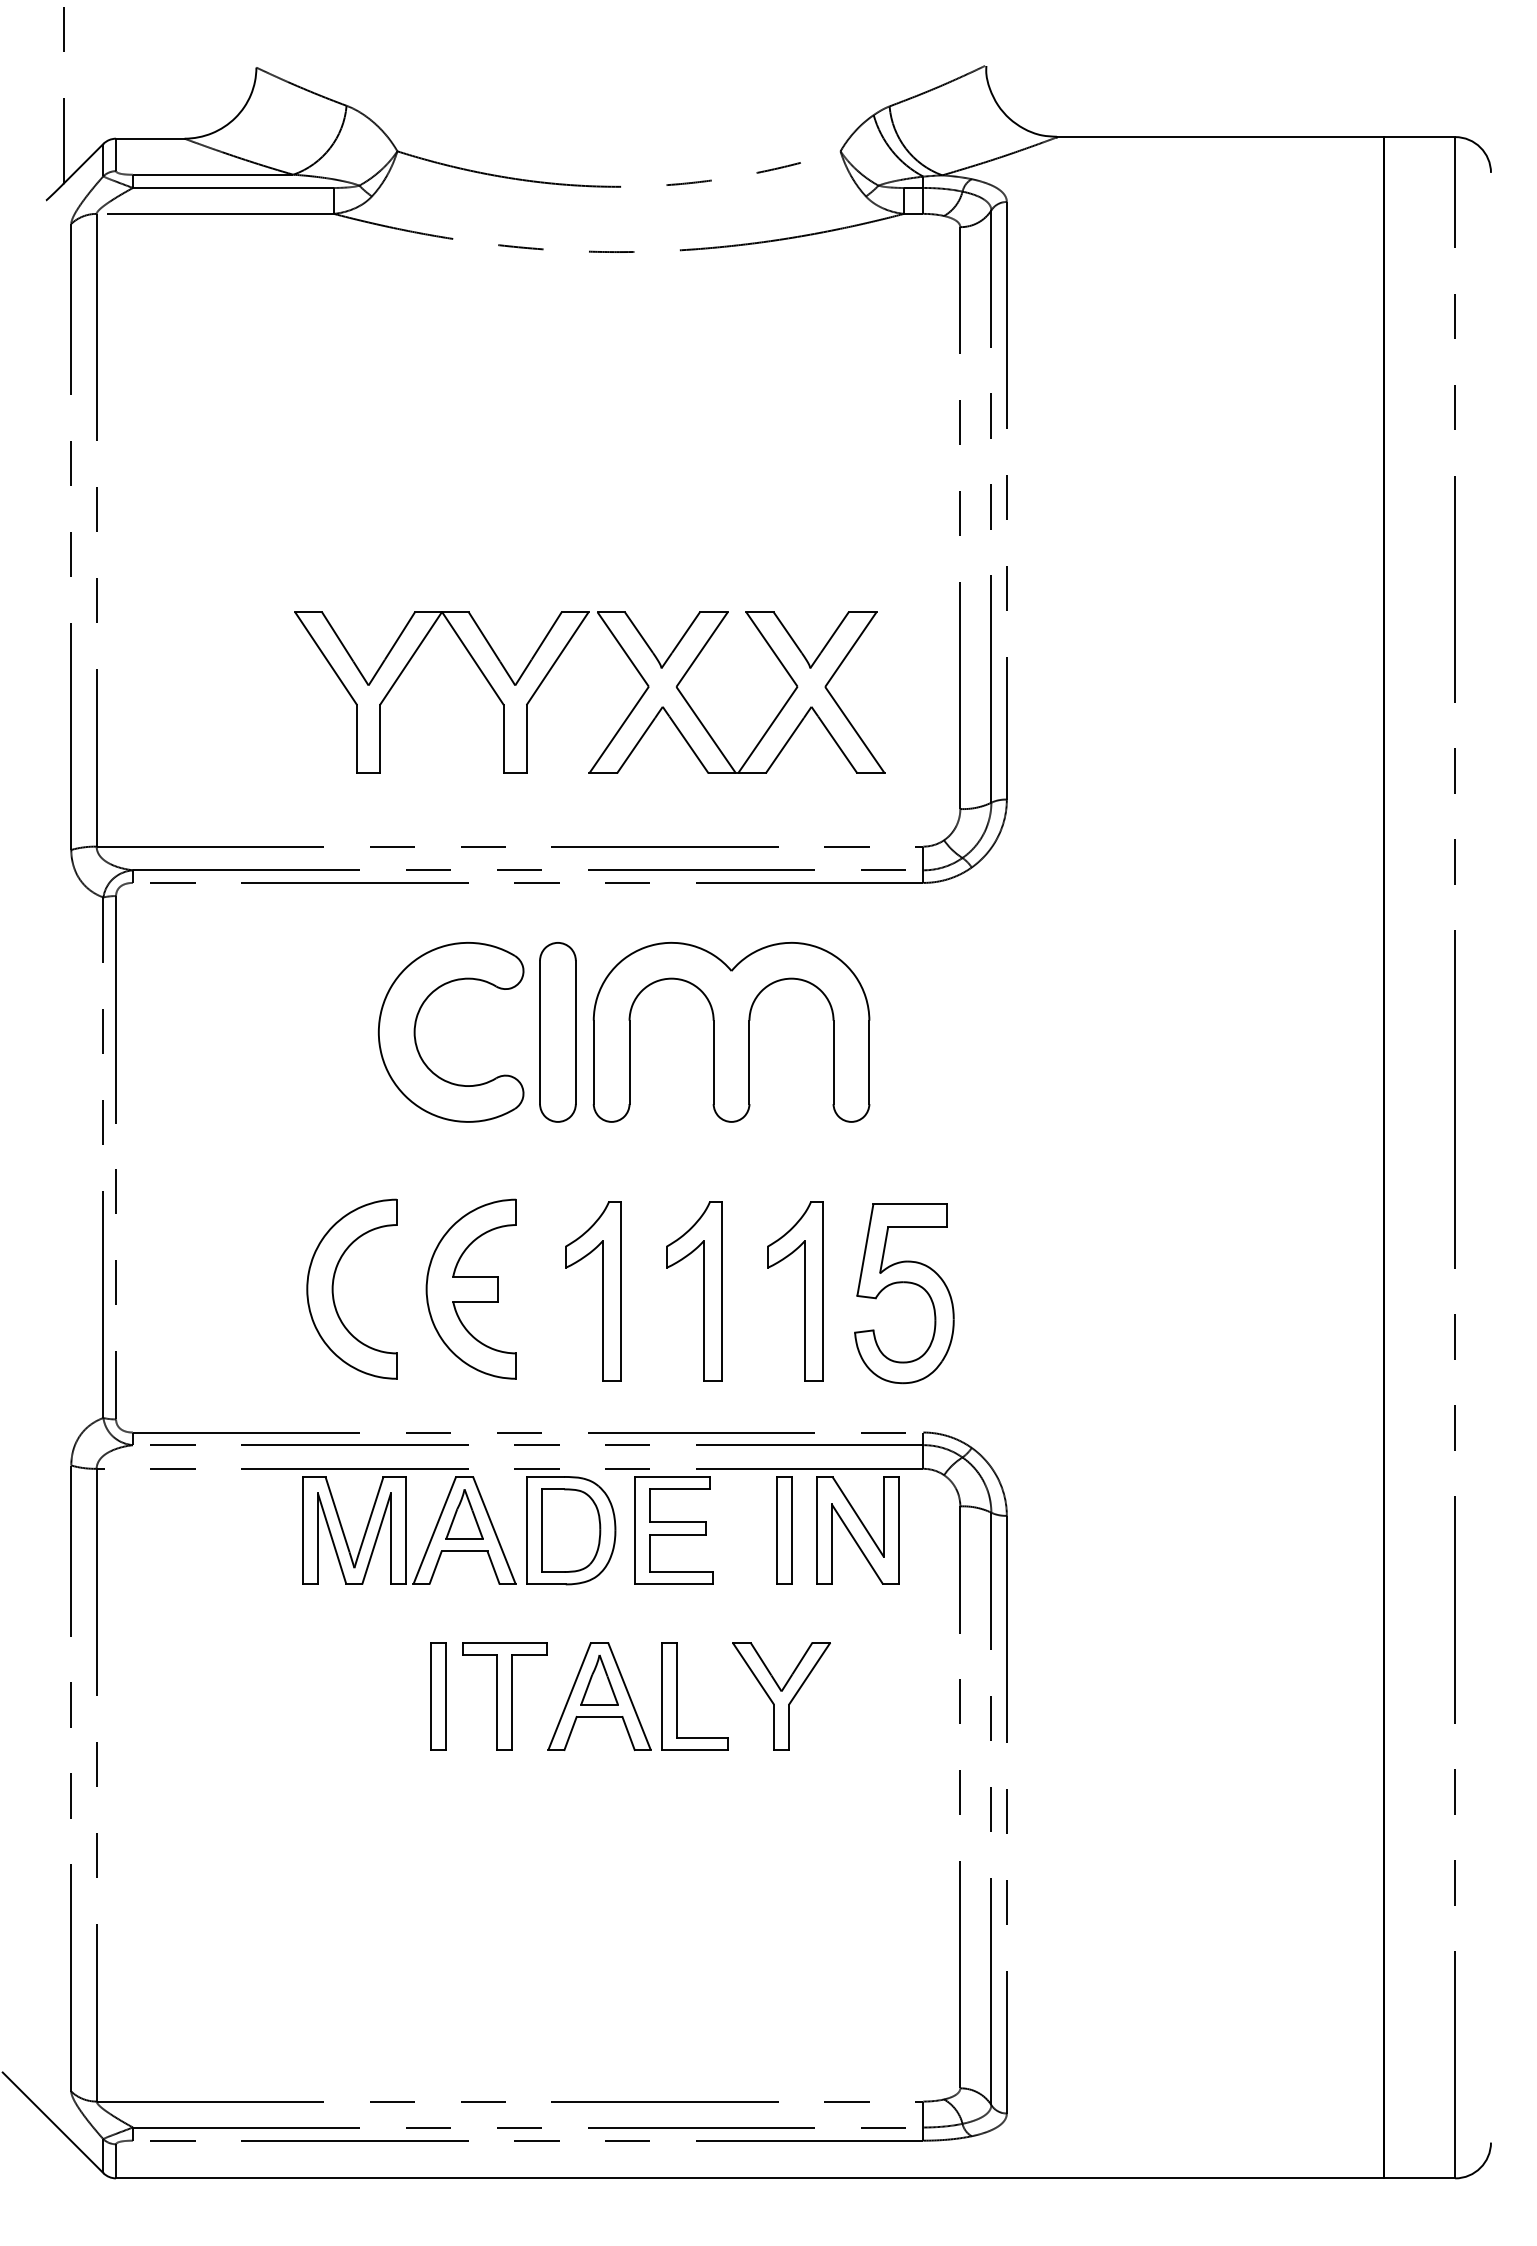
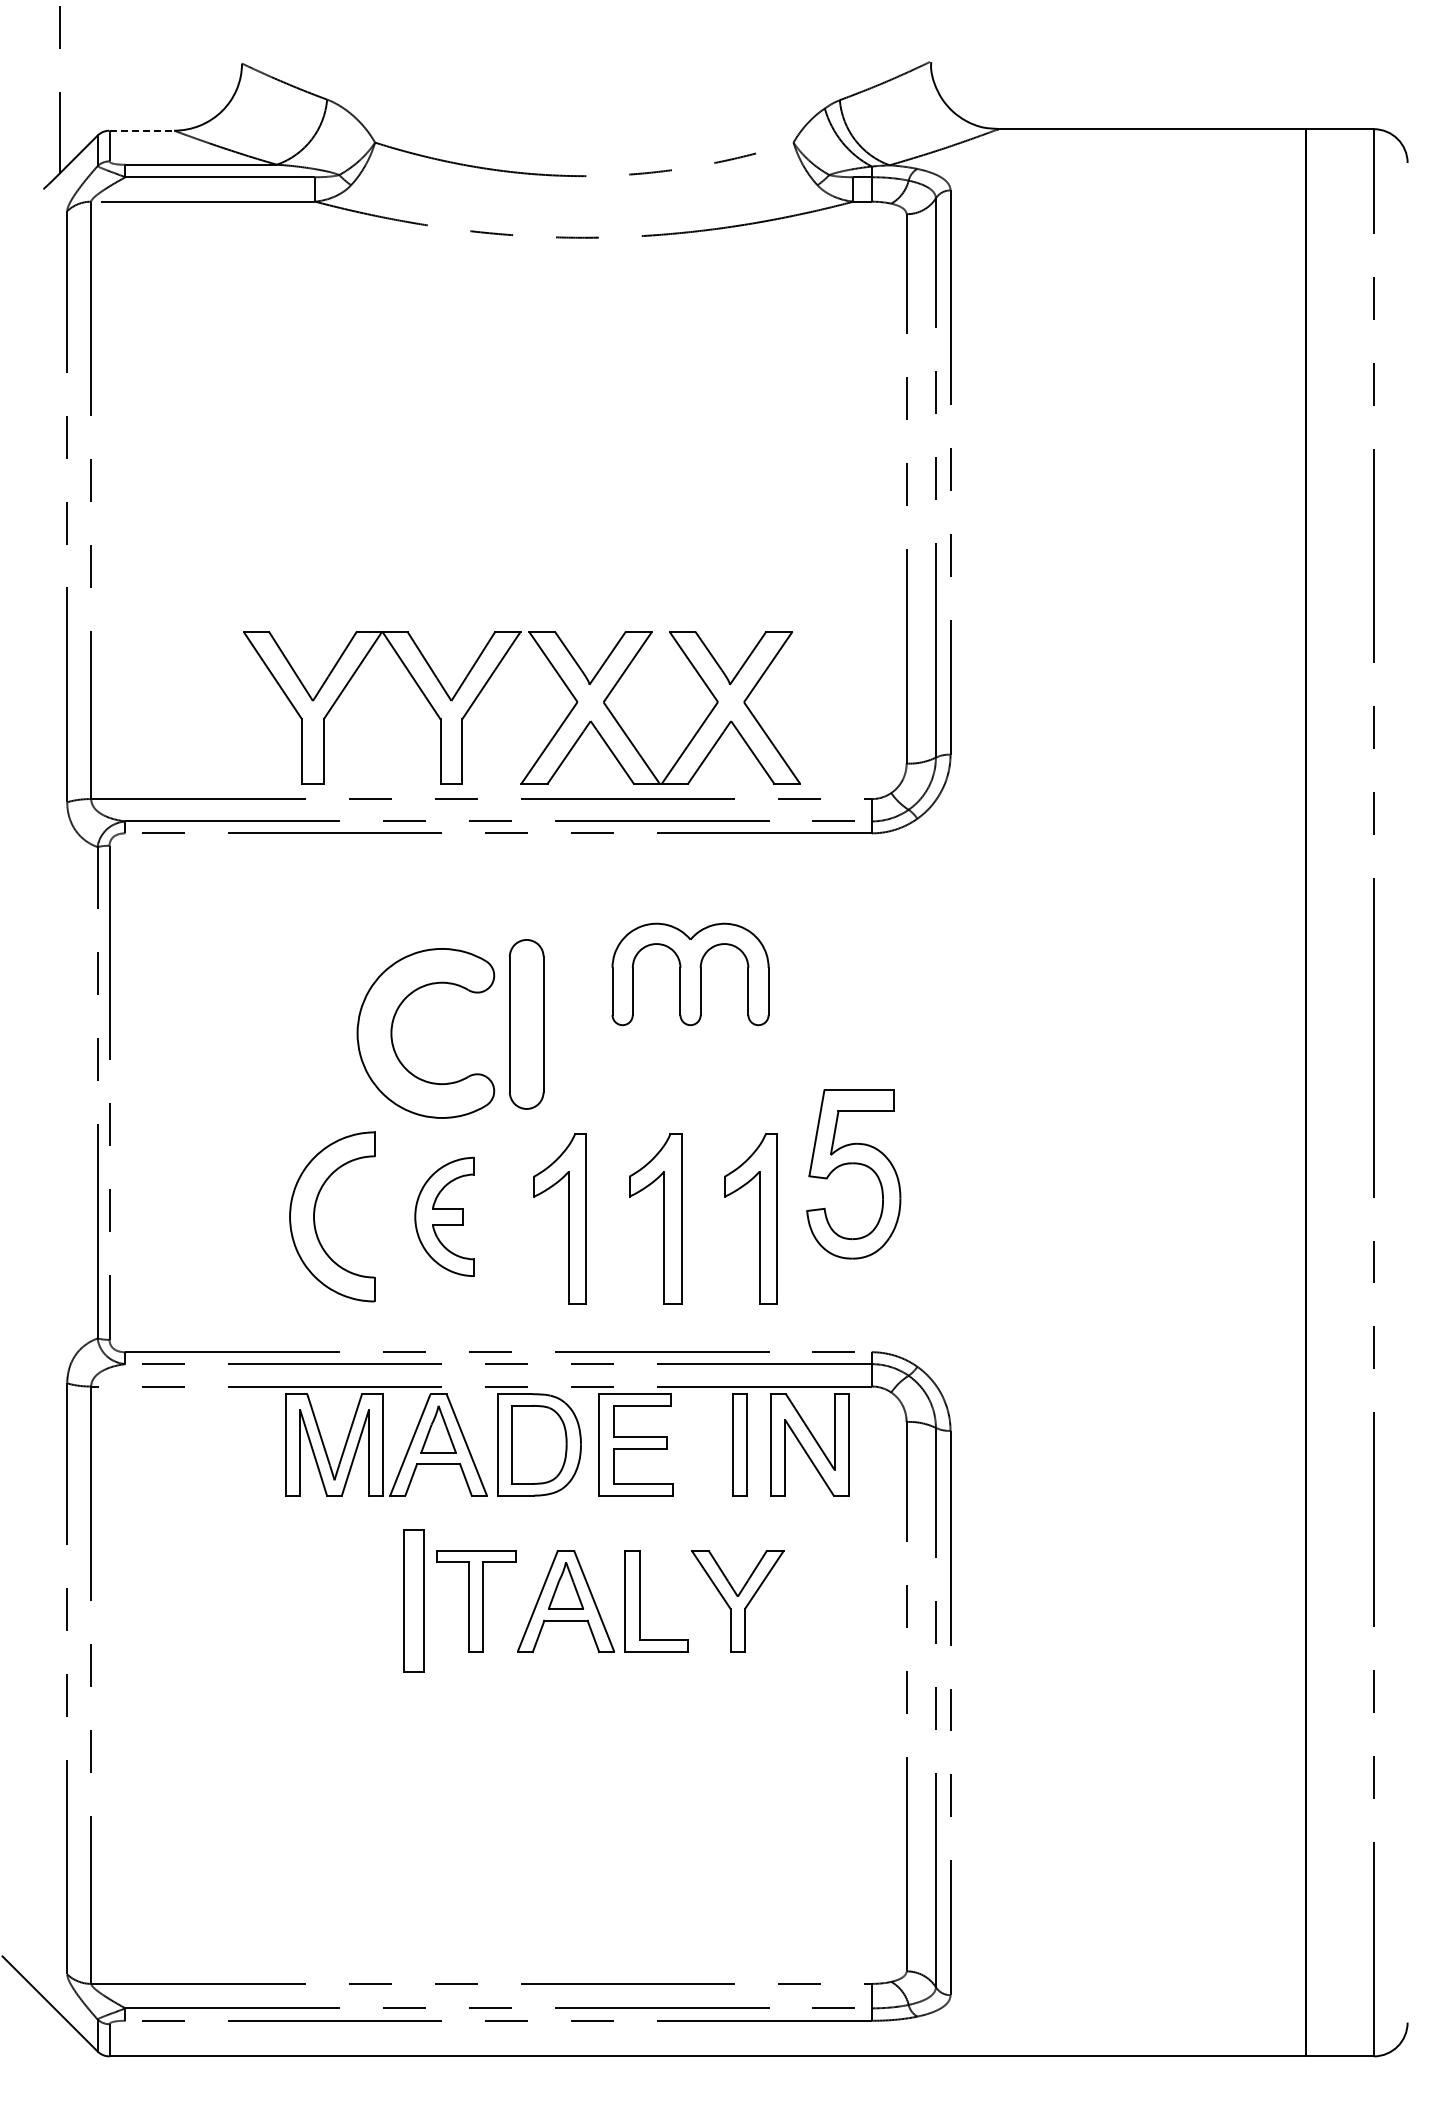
line: (150, 138) -> (142, 130), solid -> dashed
part: (553, 667) -> (487, 683), moved
part: (415, 1032) -> (392, 1033), moved
part: (557, 1032) -> (526, 1024), moved
part: (731, 1032) -> (690, 974), size x0.6
part: (904, 1283) -> (853, 1164), moved
part: (470, 1288) -> (444, 1216), size x0.7
part: (438, 1696) -> (413, 1601), size x1.4

